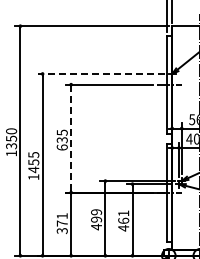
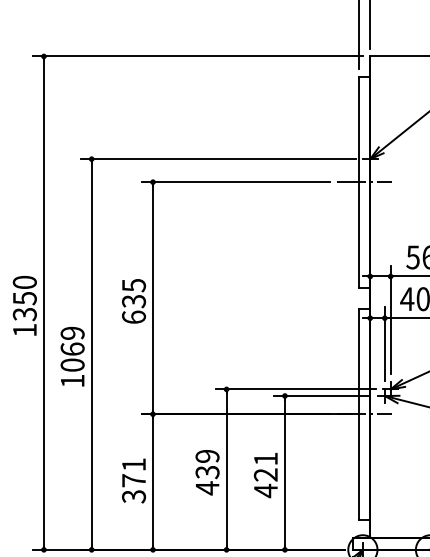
line: (101, 73) -> (218, 158), dashed -> solid
line: (71, 138) -> (153, 297), dashed -> solid
text: (33, 162) -> (72, 349), 1455 -> 1069
text: (96, 219) -> (207, 471), 499 -> 439
text: (123, 220) -> (265, 474), 461 -> 421

